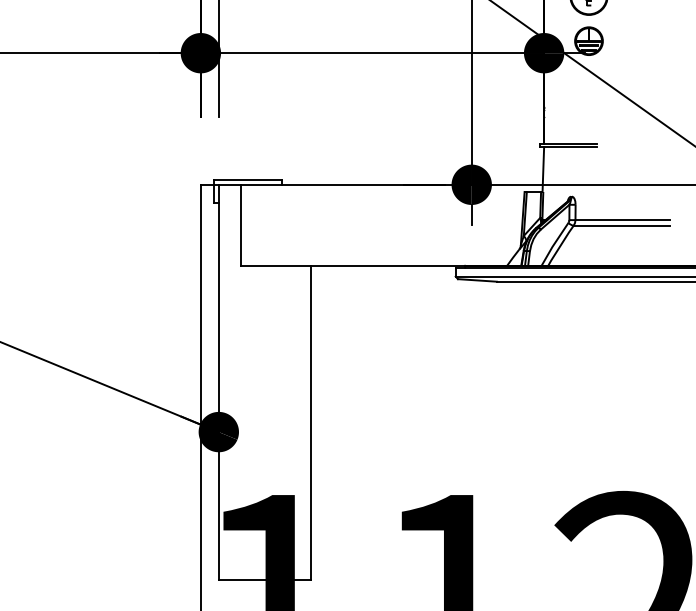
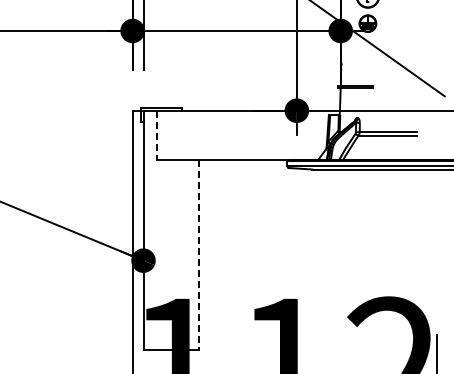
line: (241, 225) -> (157, 135), solid -> dashed
line: (311, 423) -> (199, 255), solid -> dashed

